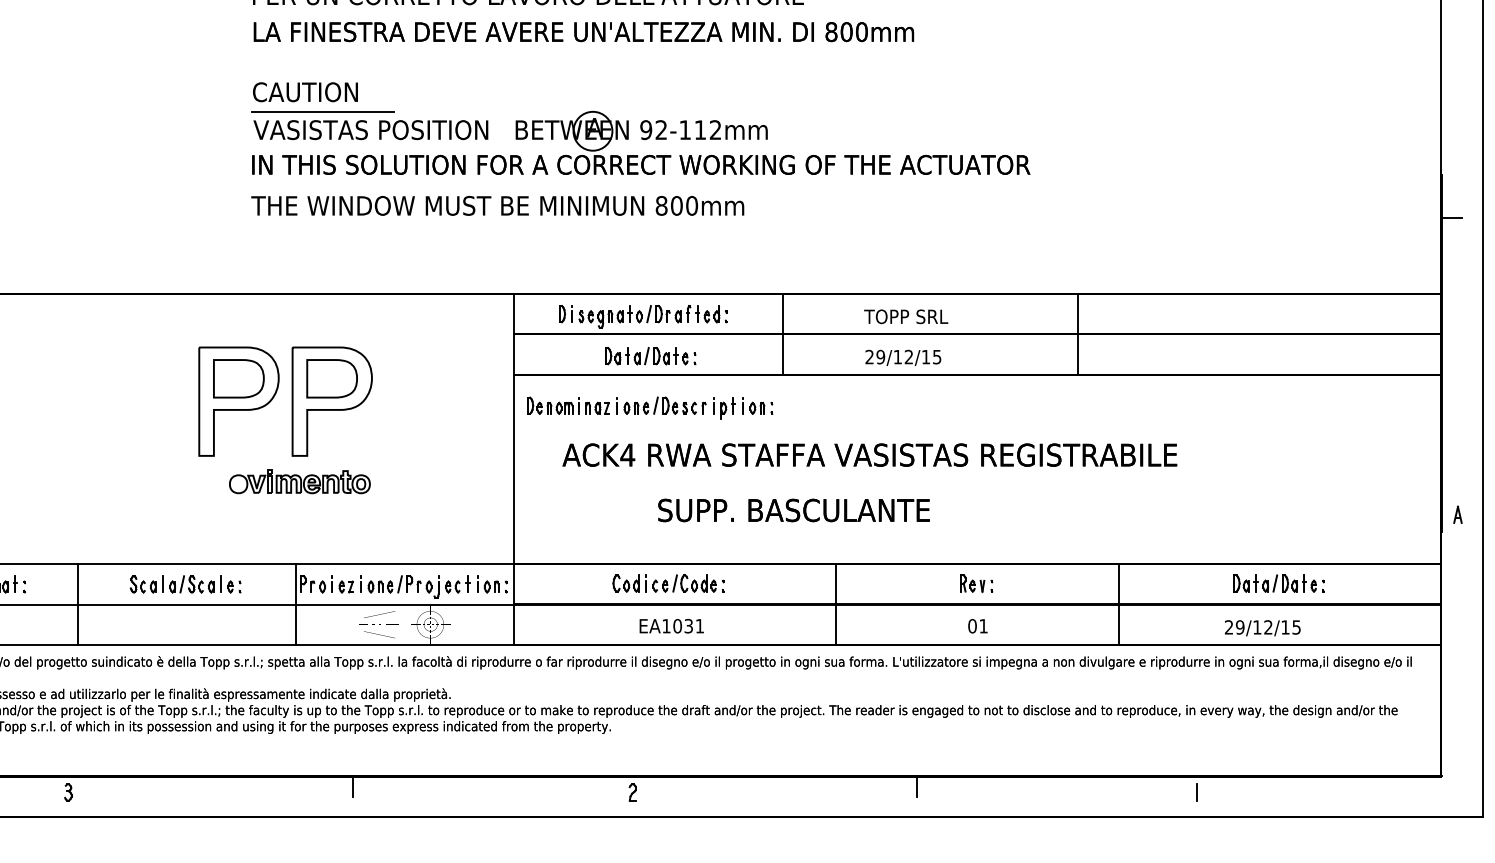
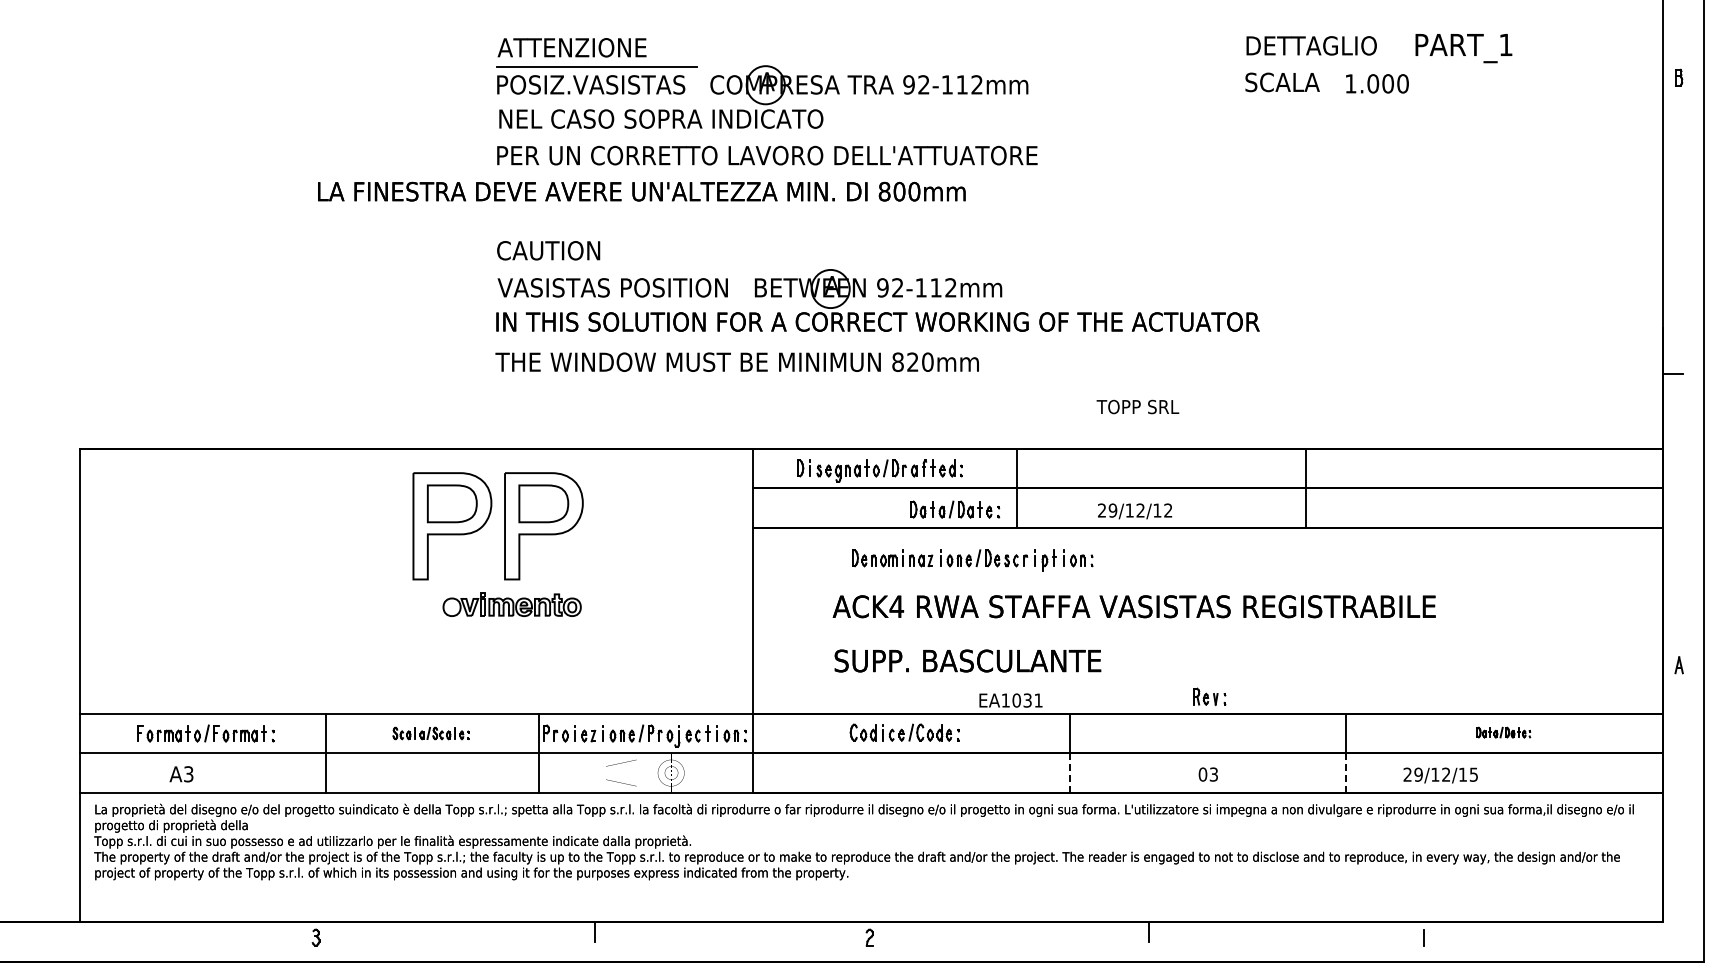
text: (583, 31) -> (641, 191), moved
line: (322, 112) -> (565, 270), removed
text: (676, 205) -> (912, 361), 800mm -> 820mm
text: (905, 316) -> (1137, 406), moved
part: (650, 356) -> (955, 509), moved
text: (937, 357) -> (1168, 510), 29/12/15 -> 29/12/12
part: (649, 408) -> (972, 560), moved
part: (292, 420) -> (504, 544), moved
text: (869, 454) -> (1133, 606), moved
text: (793, 509) -> (967, 660), moved
part: (976, 583) -> (1209, 696), moved
part: (1278, 583) -> (1503, 732), size x0.6
part: (185, 584) -> (430, 733), size x0.7
line: (836, 625) -> (1069, 773), solid -> dashed
line: (1118, 625) -> (1346, 773), solid -> dashed
text: (671, 626) -> (1010, 700), moved
text: (983, 626) -> (1213, 774), 01 -> 03
text: (1262, 628) -> (1440, 775), moved

